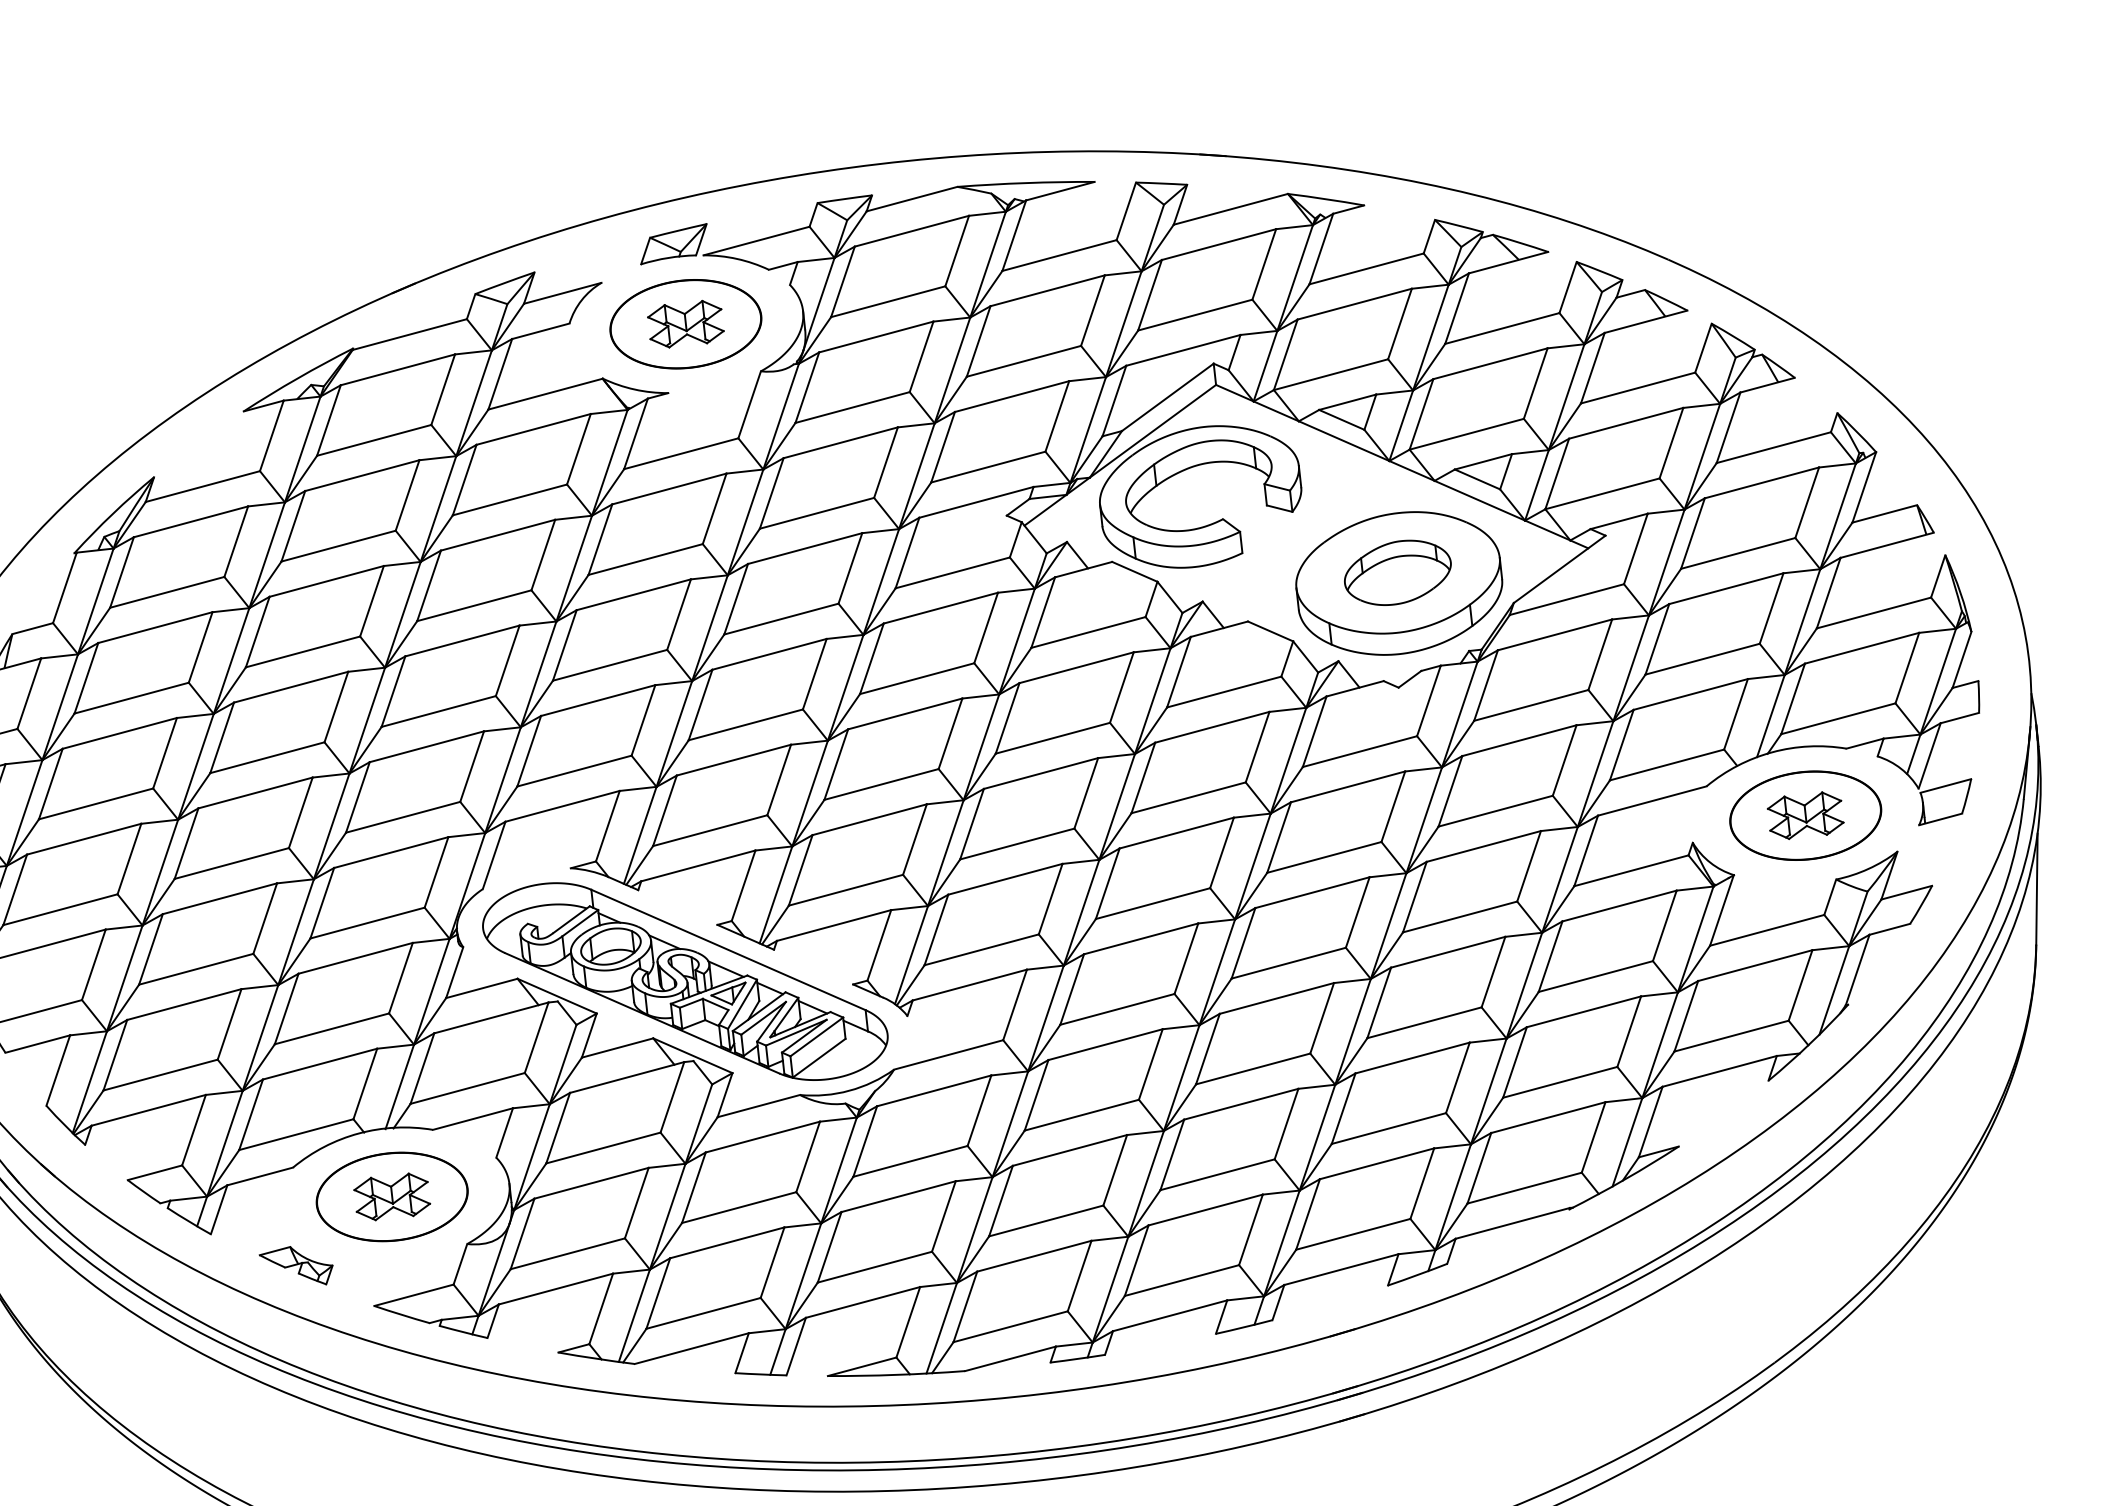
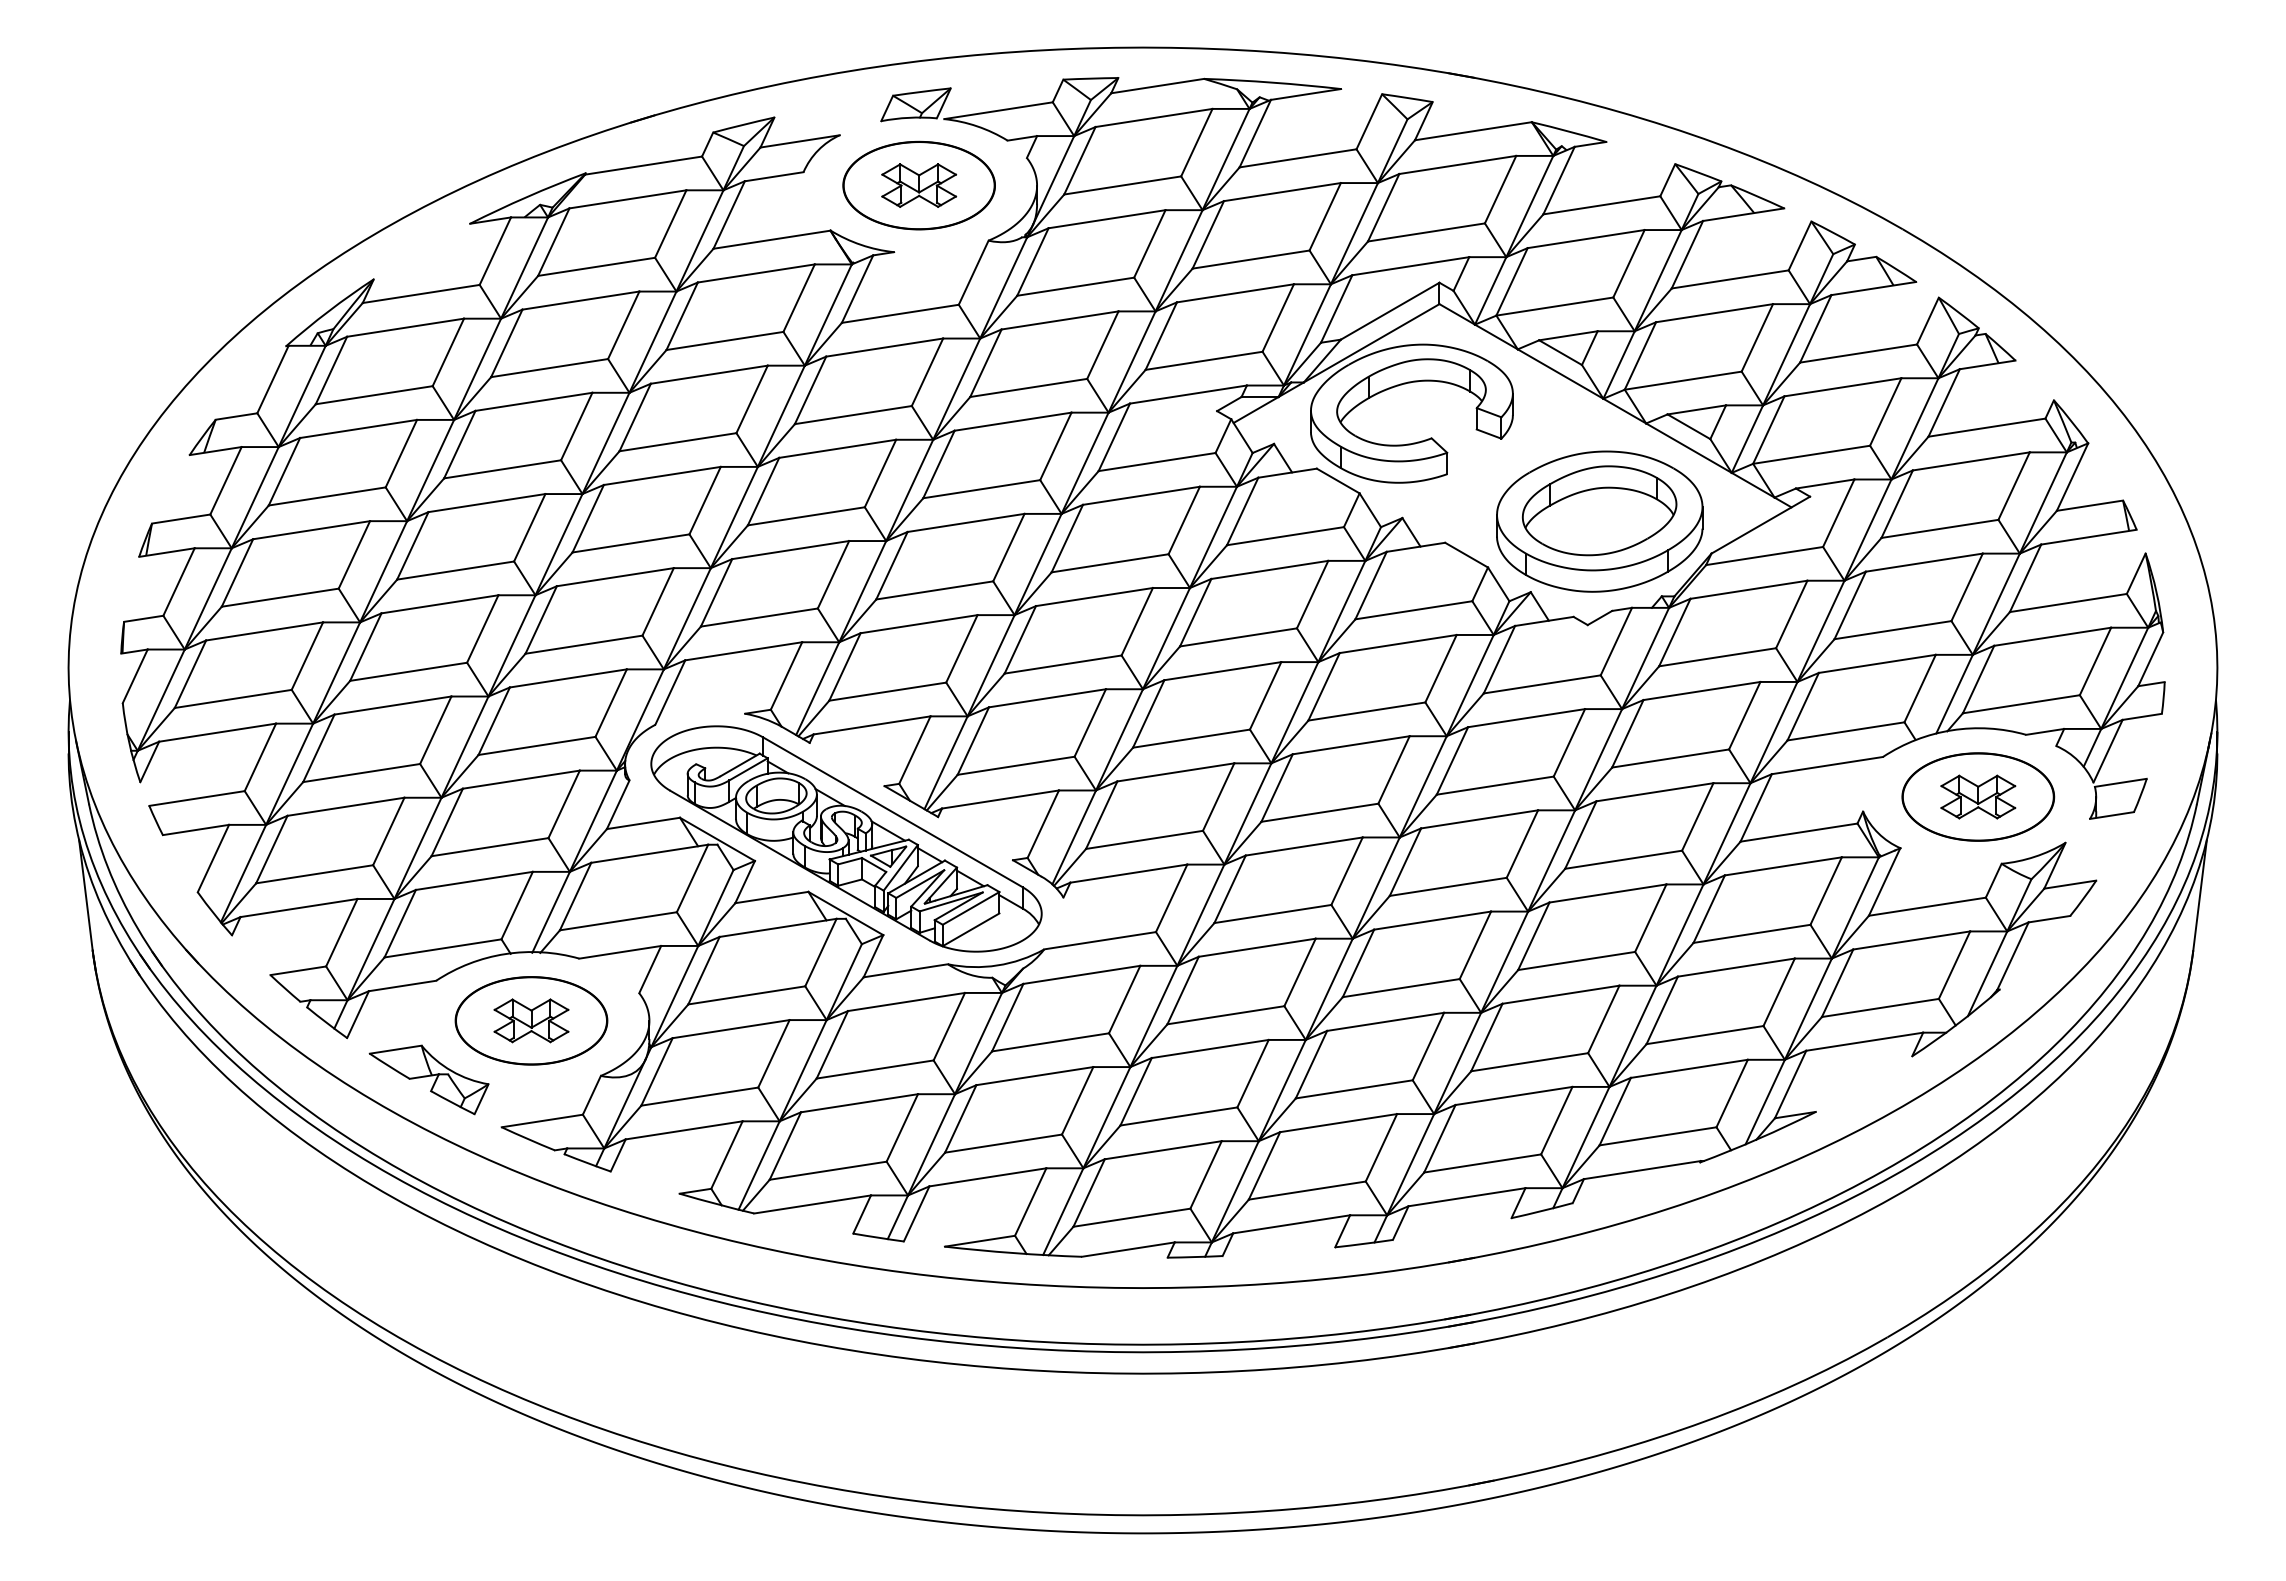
part: (1397, 572) -> (1599, 510), size x1.43
part: (296, 1266) -> (428, 1079), size x1.67

